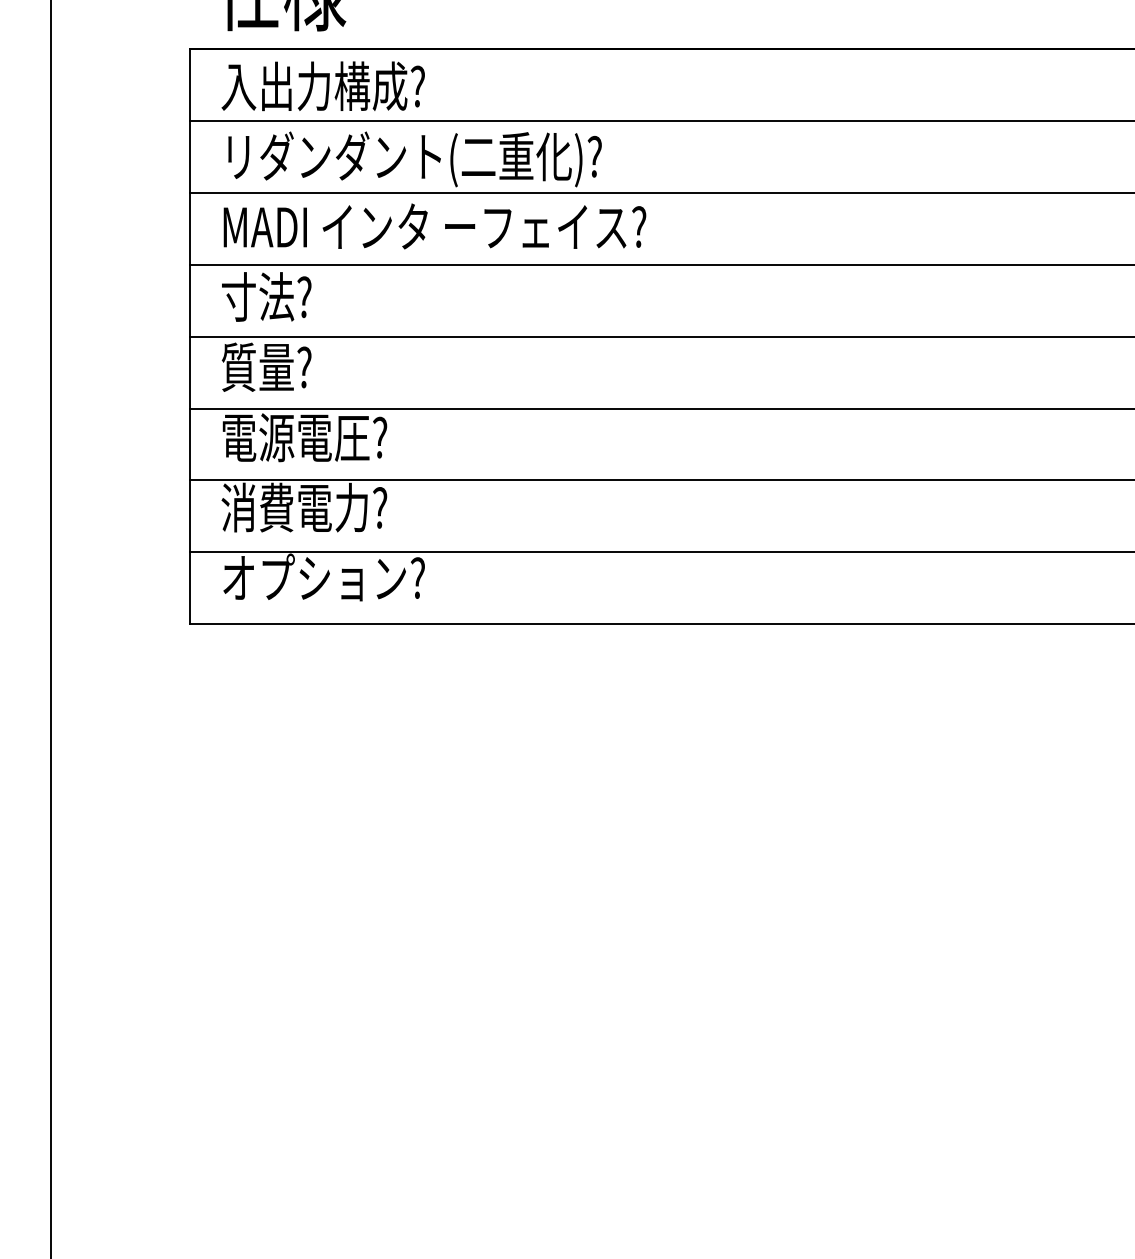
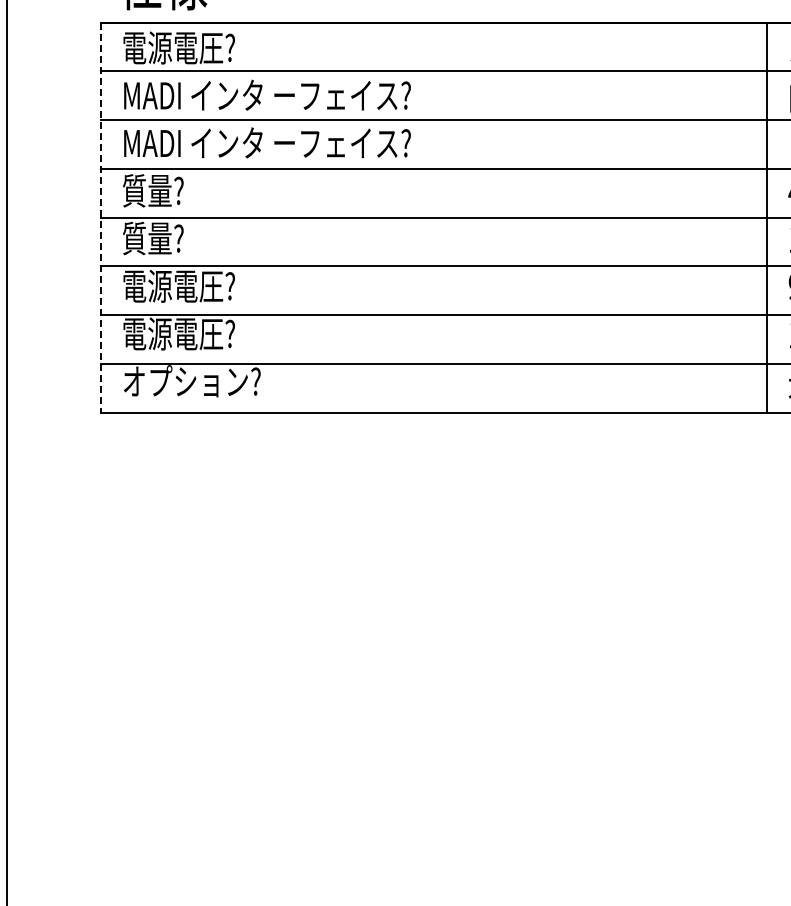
text: (322, 85) -> (191, 47), 入出力構成^I -> 電源電圧^I
text: (434, 159) -> (267, 97), リダンダント(二重化)^I -> MADI インタ ーフェイス^I
text: (258, 296) -> (147, 190), 寸法^I -> 質量^I
line: (190, 337) -> (101, 218), solid -> dashed
text: (294, 507) -> (172, 333), 消費電力^I -> 電源電圧^I

